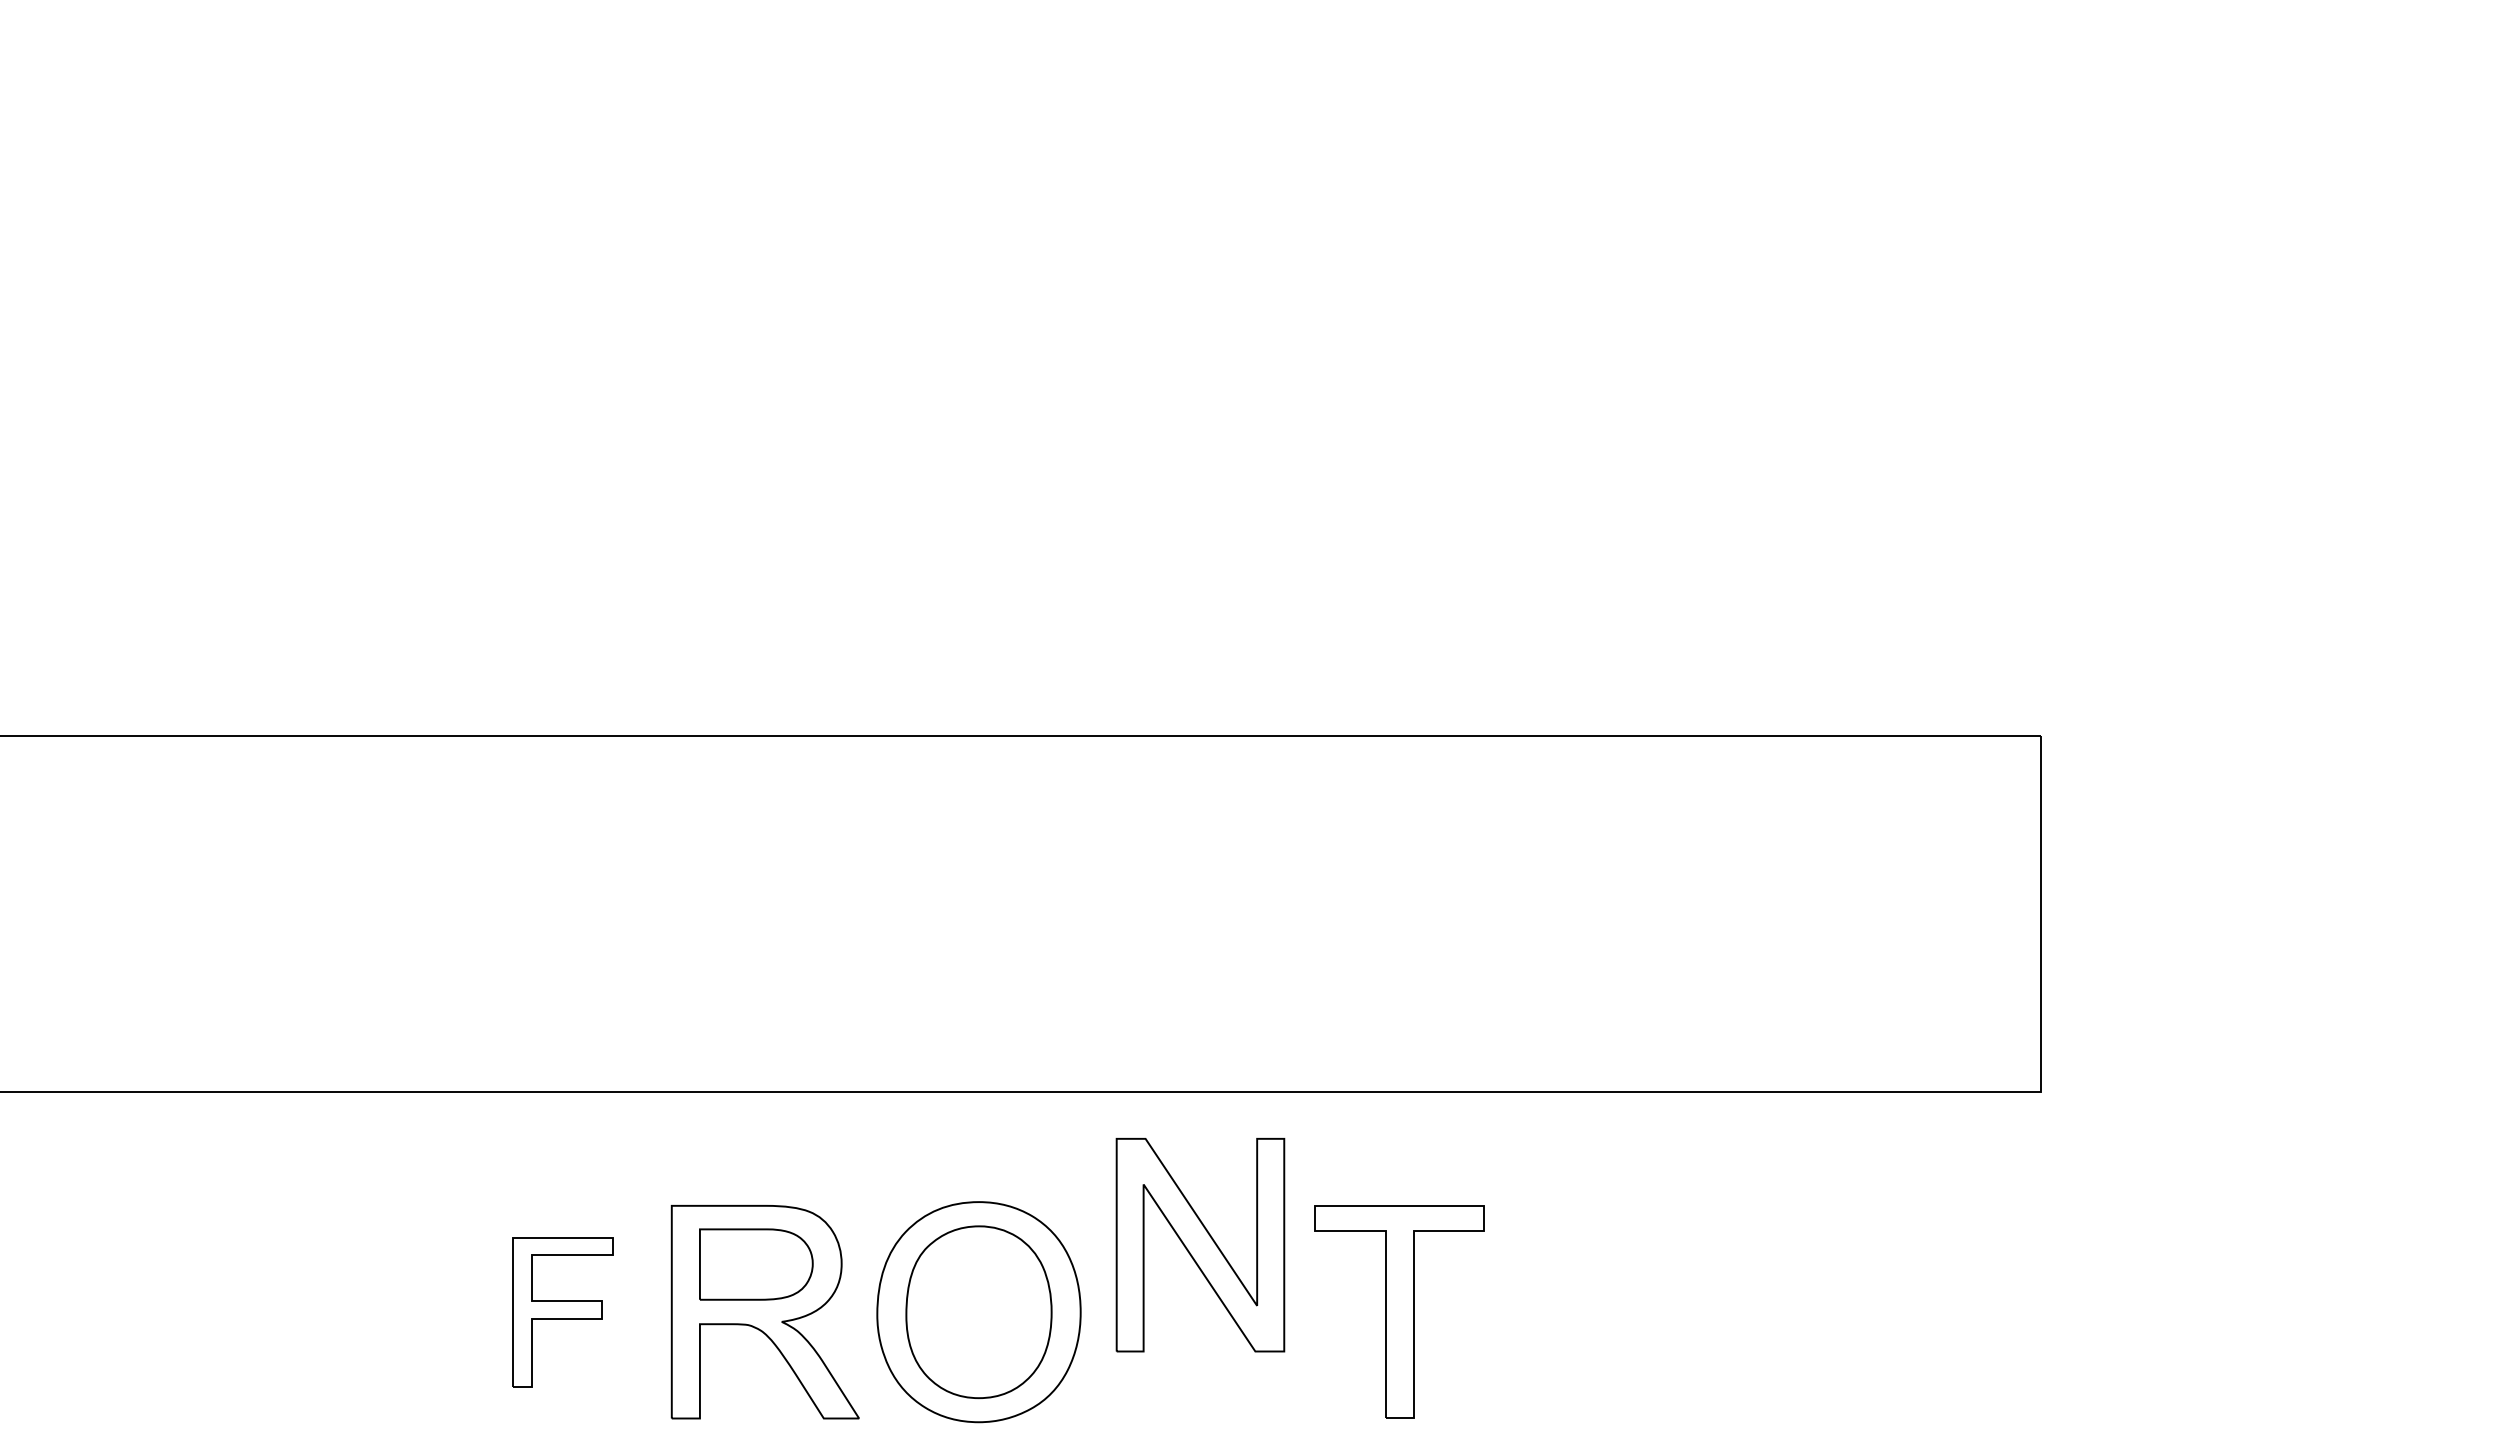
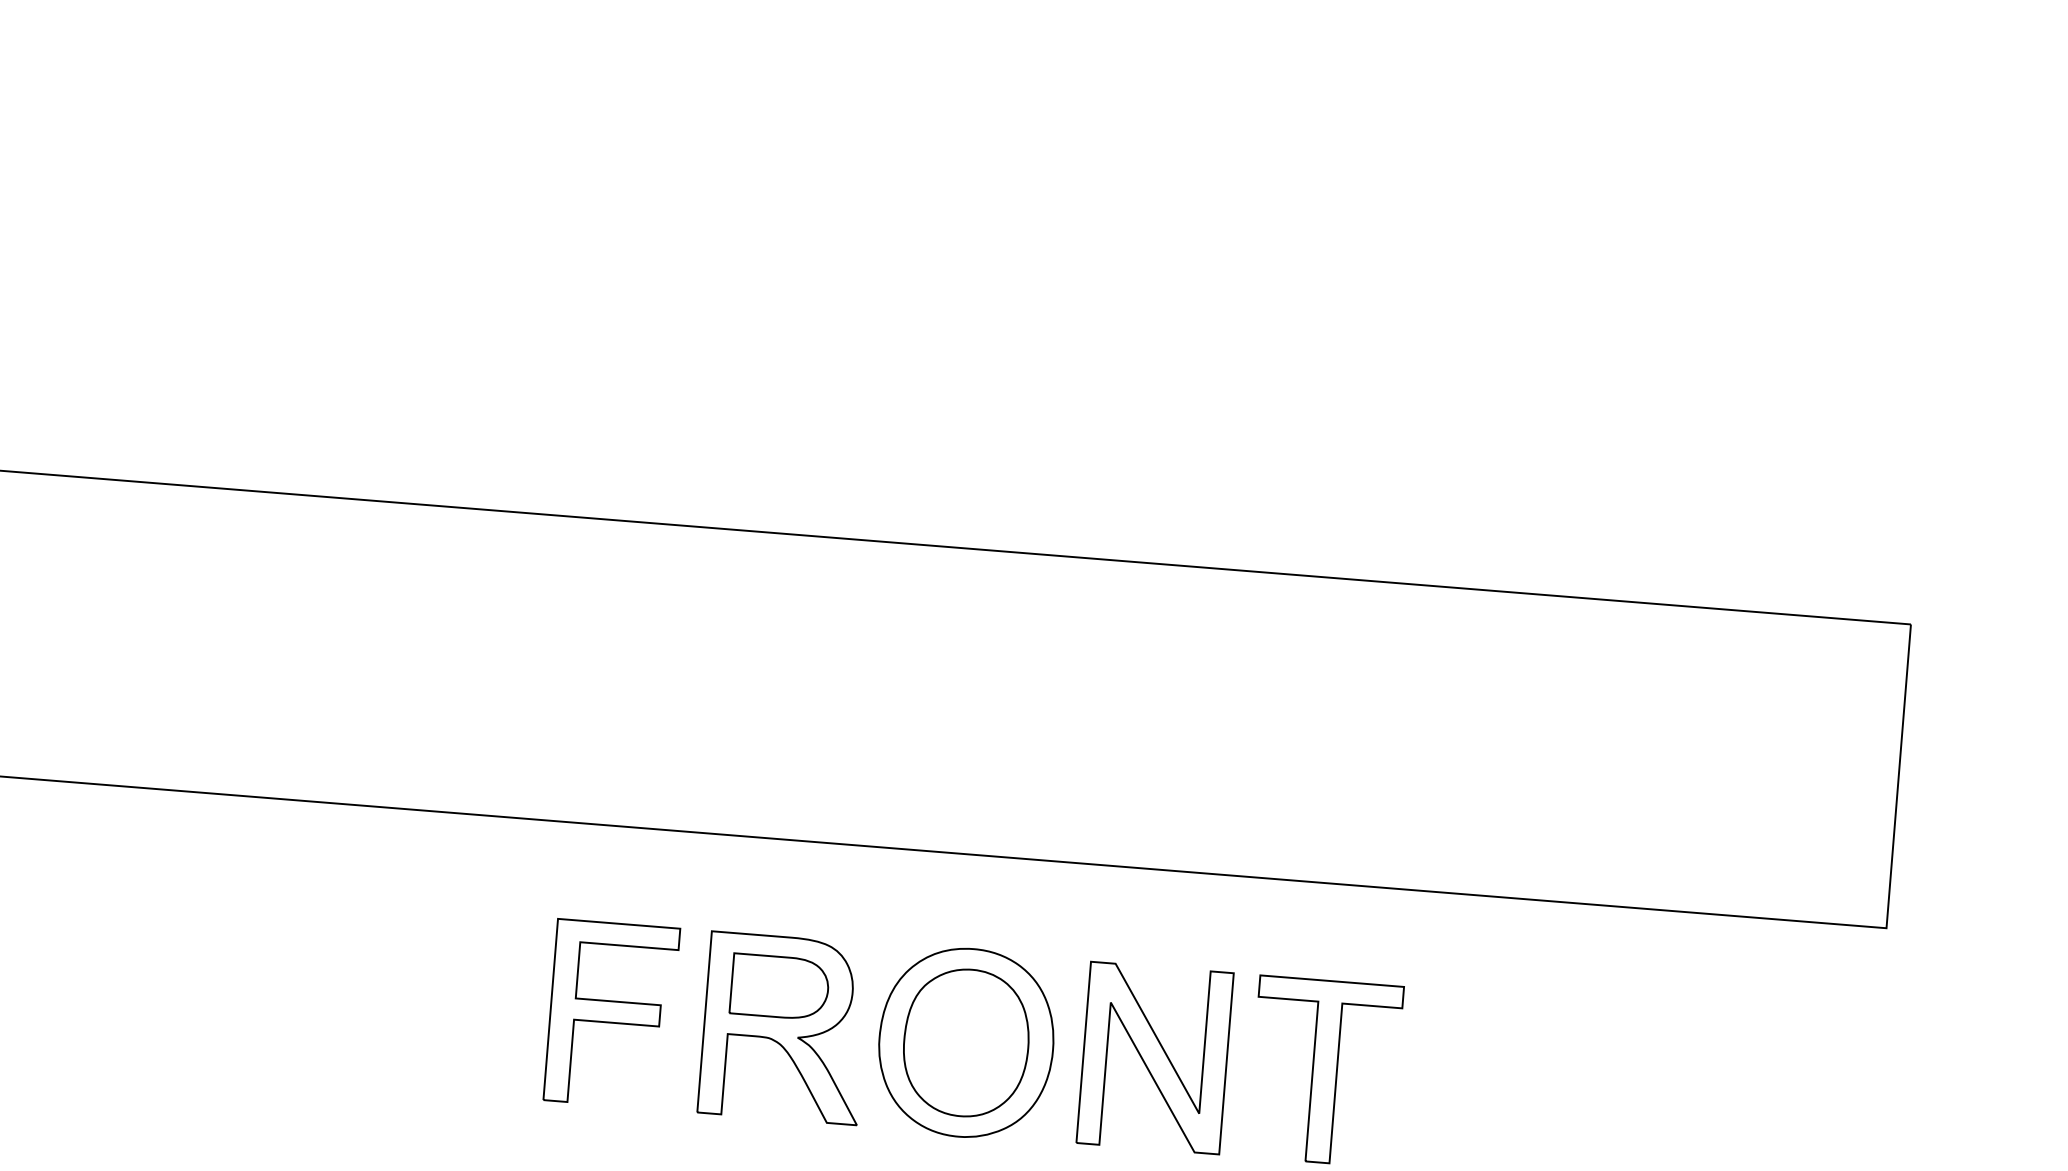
part: (1200, 1245) -> (1155, 1058), moved
part: (562, 1311) -> (611, 1013), size x1.43

